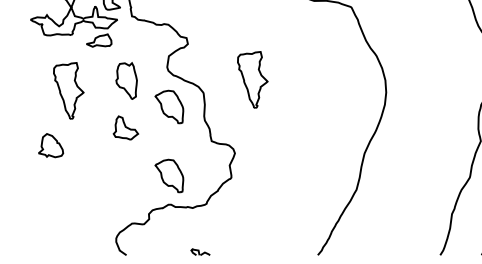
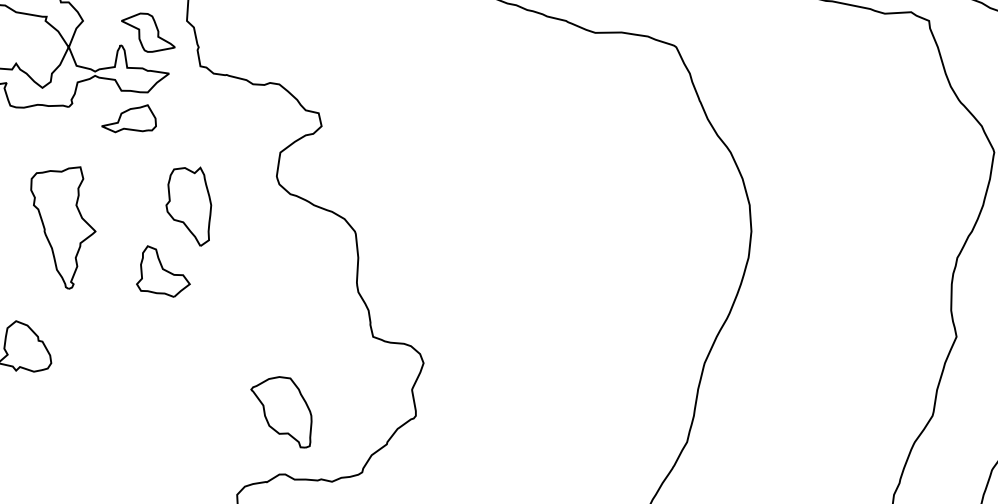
part: (252, 79) -> (461, 203), removed
part: (169, 106) -> (281, 261), removed
part: (125, 127) -> (162, 270), moved

